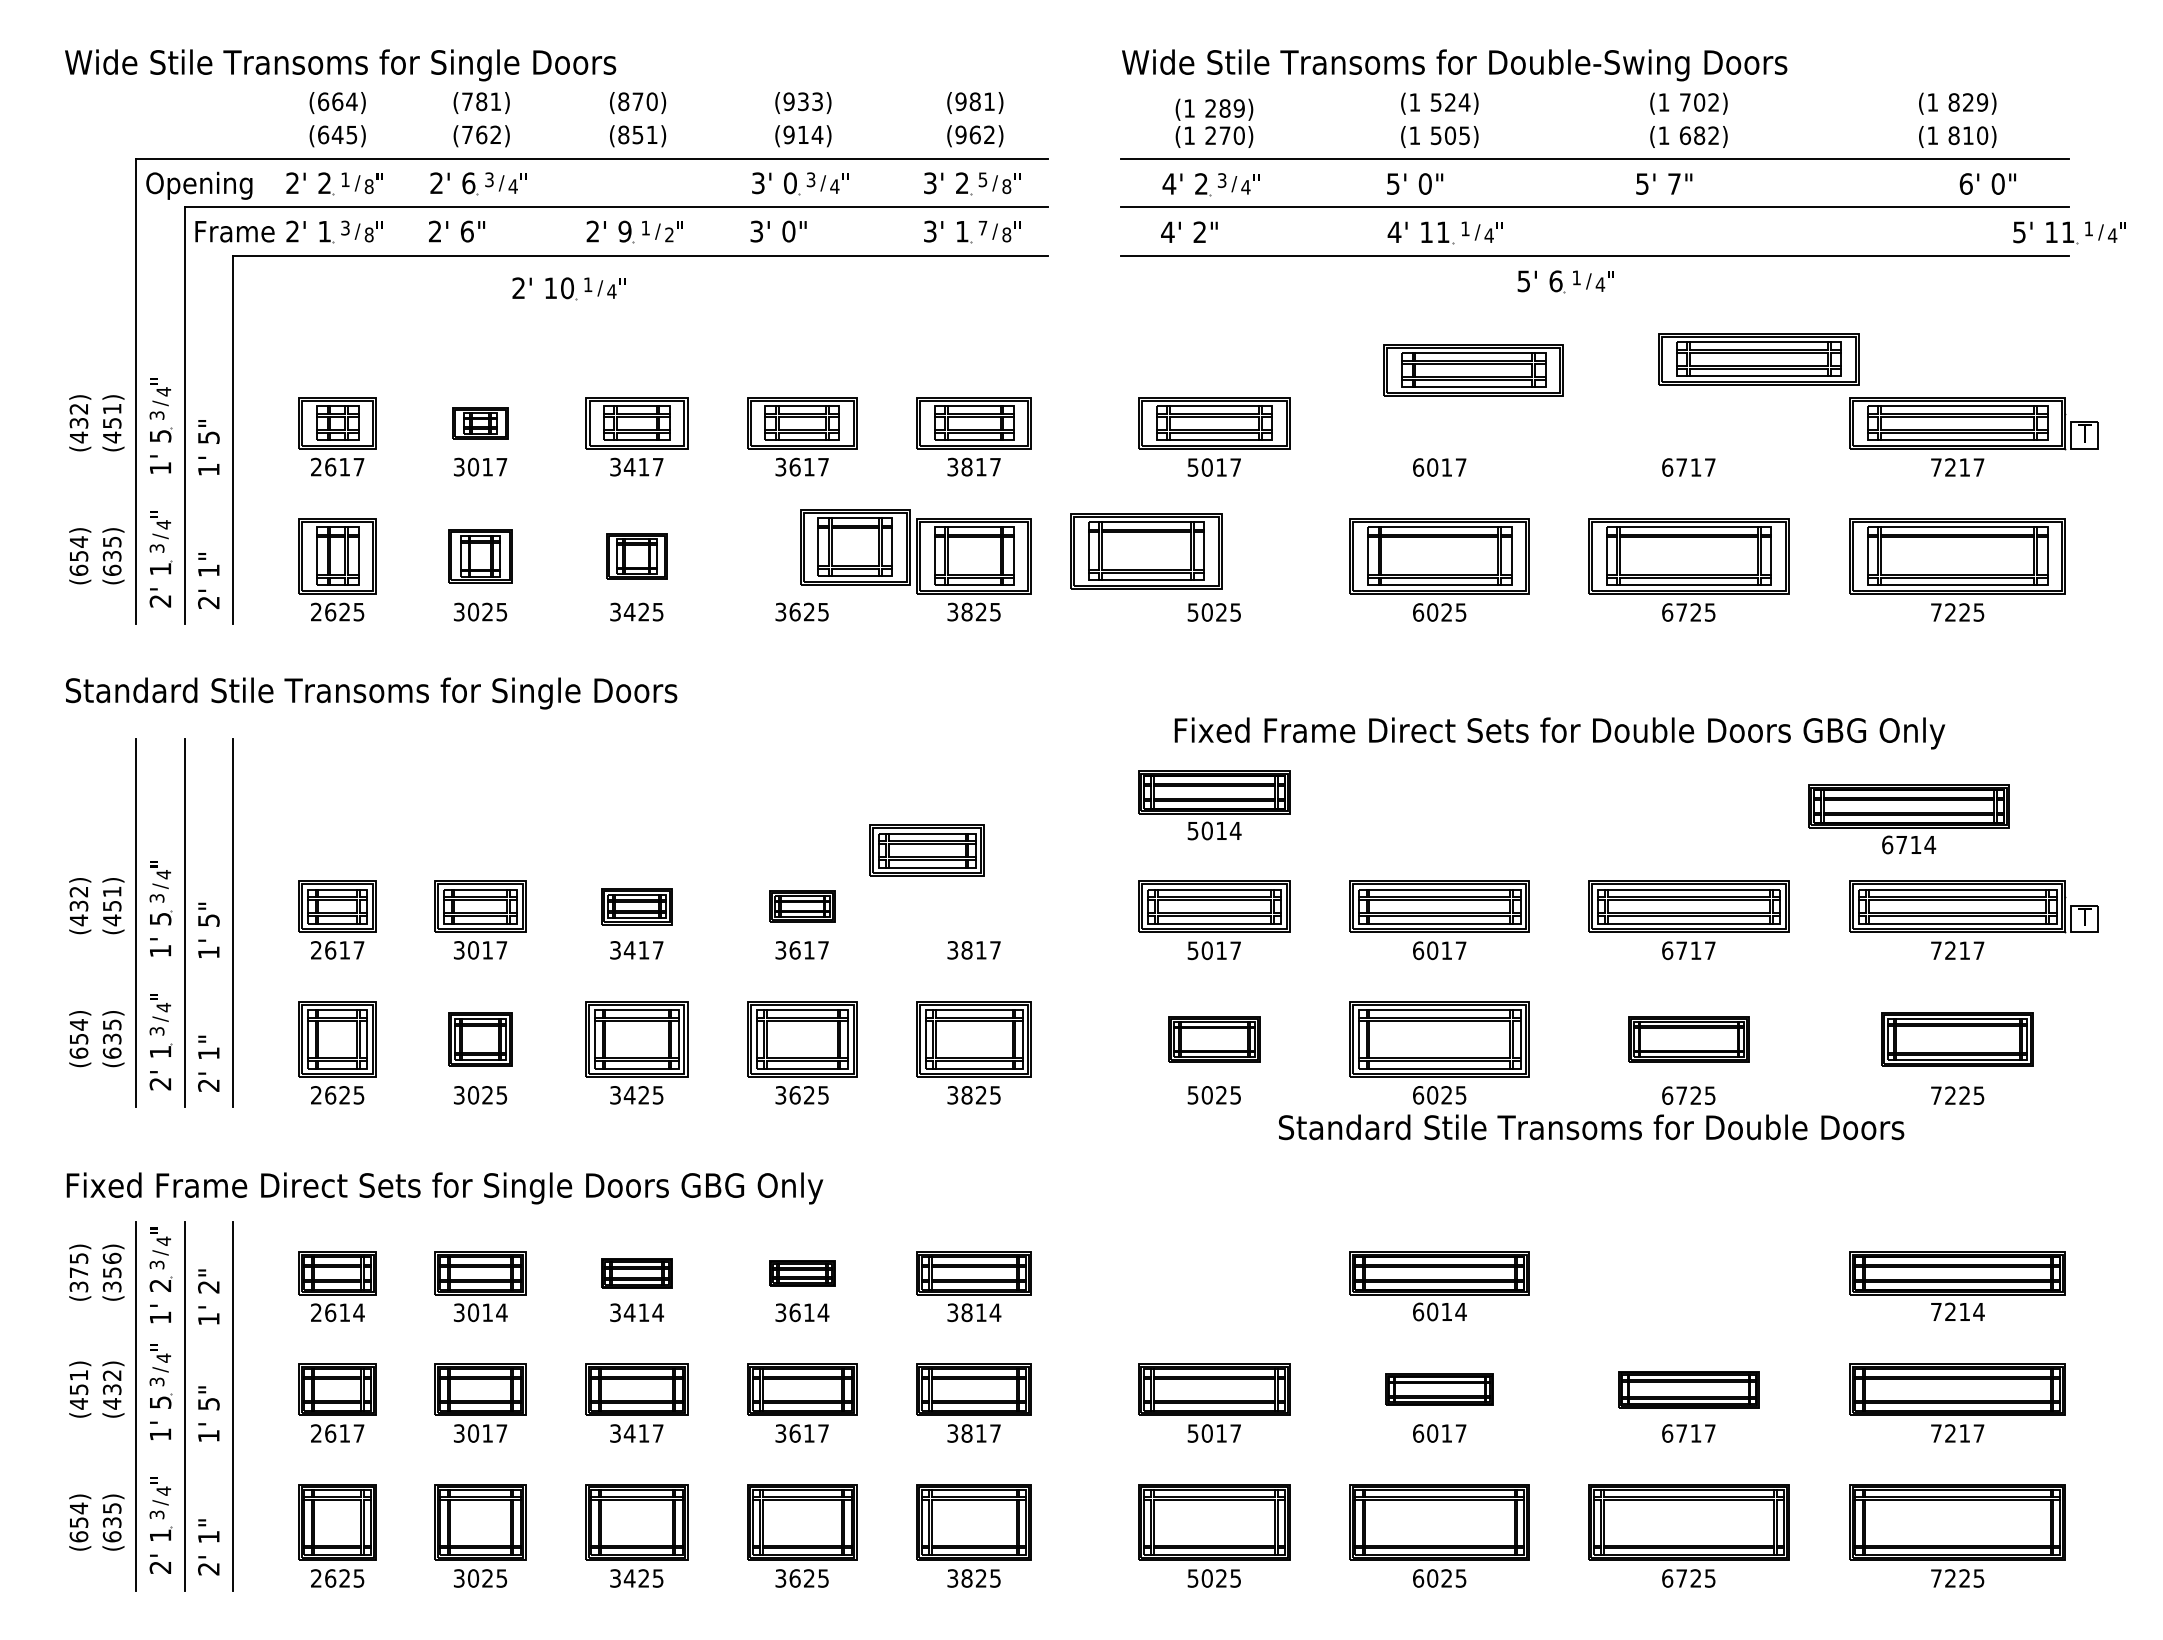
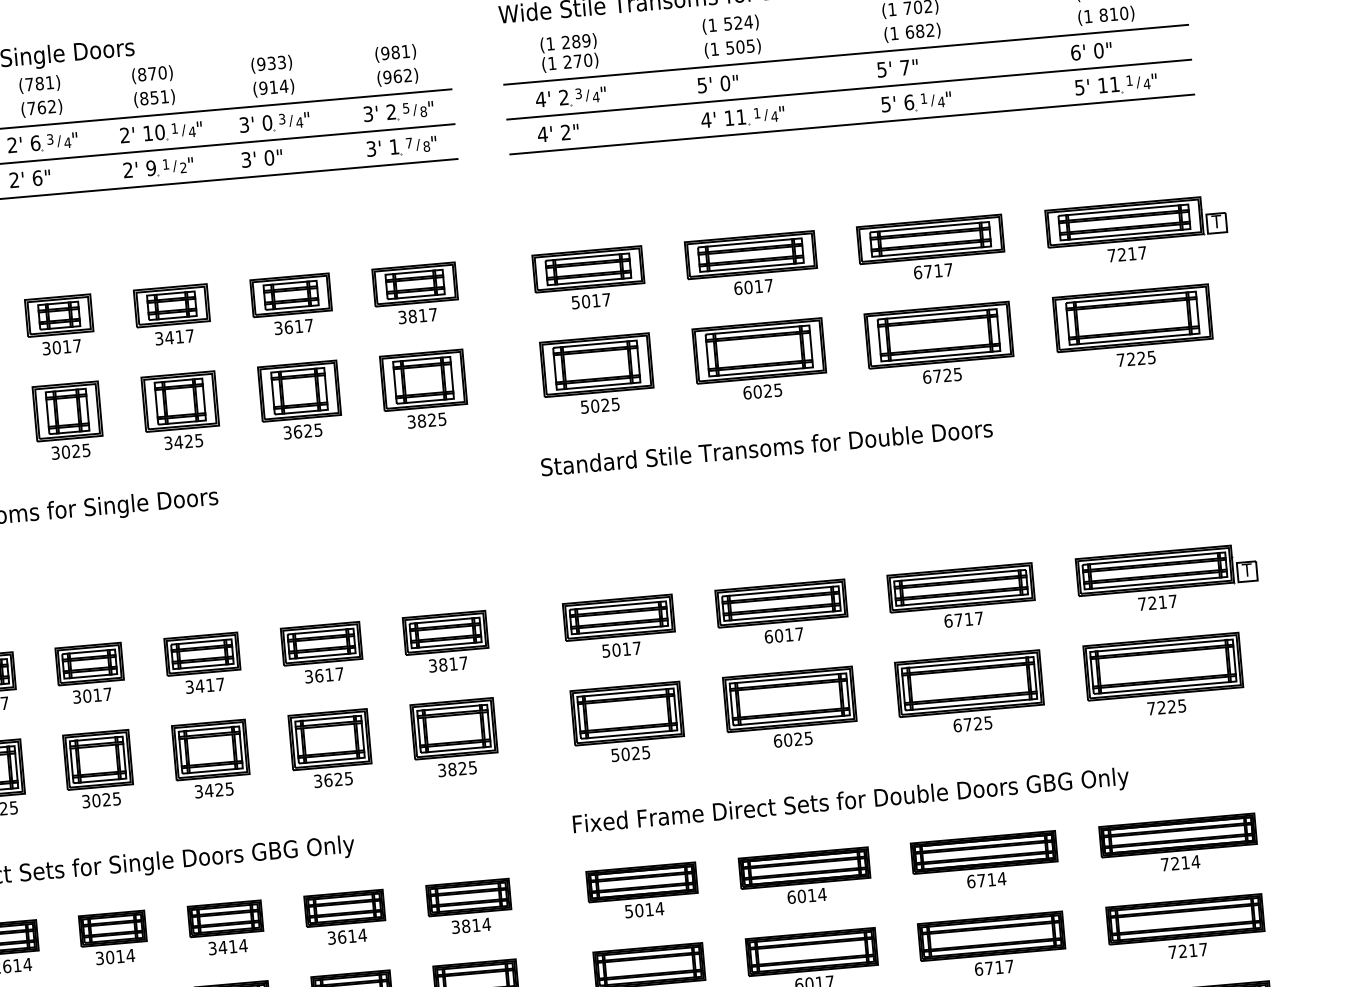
text: (1987, 183) -> (1091, 51), moved
part: (2069, 232) -> (1115, 84), moved
part: (1565, 281) -> (916, 101), moved
part: (568, 288) -> (160, 132), moved
part: (1758, 359) -> (930, 239), moved
part: (1473, 370) -> (750, 255), moved
part: (480, 423) -> (59, 315), size x1.67
part: (855, 547) -> (299, 391), moved
part: (1146, 551) -> (596, 365), moved
part: (480, 556) -> (67, 411), size x1.43
part: (636, 556) -> (180, 401), size x1.67
text: (1559, 733) -> (850, 802), moved
part: (1214, 805) -> (642, 891), moved
part: (1908, 819) -> (984, 861), moved
part: (926, 850) -> (445, 632), moved
part: (636, 906) -> (202, 654), size x1.43
part: (802, 906) -> (321, 643), size x1.67
part: (480, 1039) -> (97, 759), size x1.43
part: (1214, 1039) -> (627, 713), size x1.67
part: (1688, 1039) -> (969, 683), size x1.67
part: (1957, 1039) -> (1163, 666), size x1.43
text: (1591, 1127) -> (766, 447), moved
part: (636, 1273) -> (225, 918), size x1.43
part: (802, 1273) -> (344, 908), size x1.67
part: (1439, 1389) -> (811, 951), size x1.67
part: (1688, 1389) -> (991, 936), size x1.43

